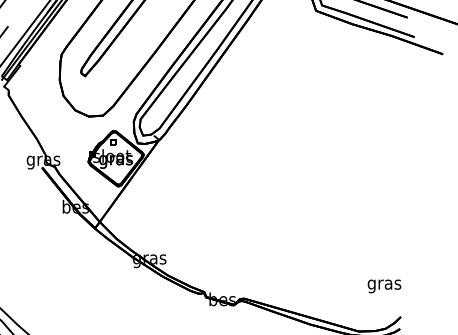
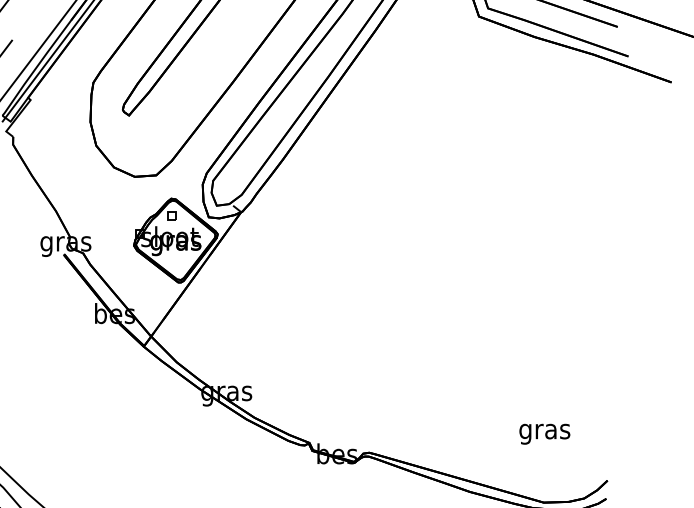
text: (384, 286) -> (544, 434), moved

